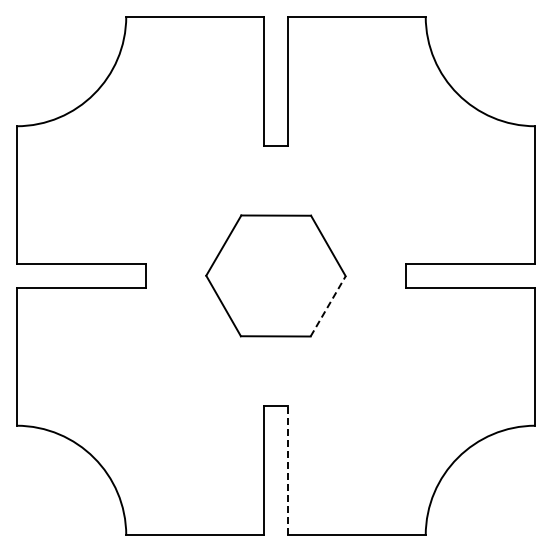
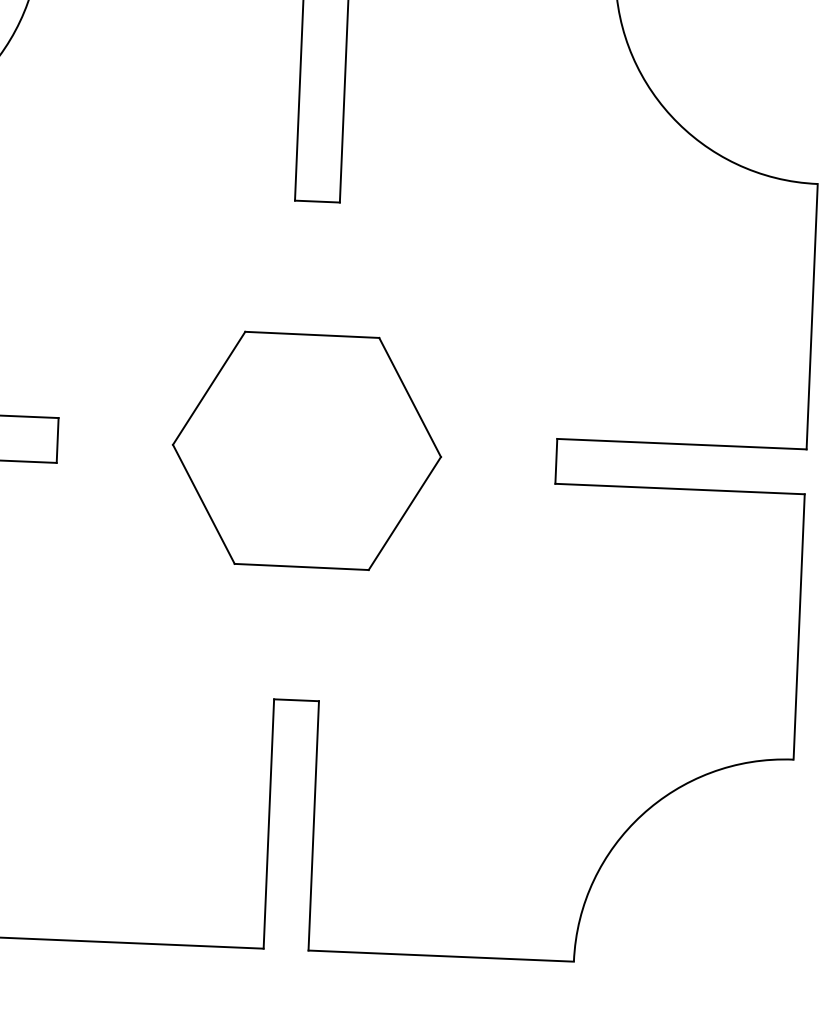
line: (328, 306) -> (405, 513), dashed -> solid
line: (287, 470) -> (313, 825), dashed -> solid

